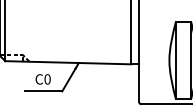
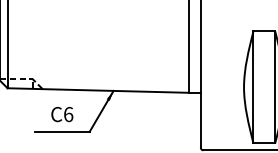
text: (47, 79) -> (68, 114), C0 -> C6

